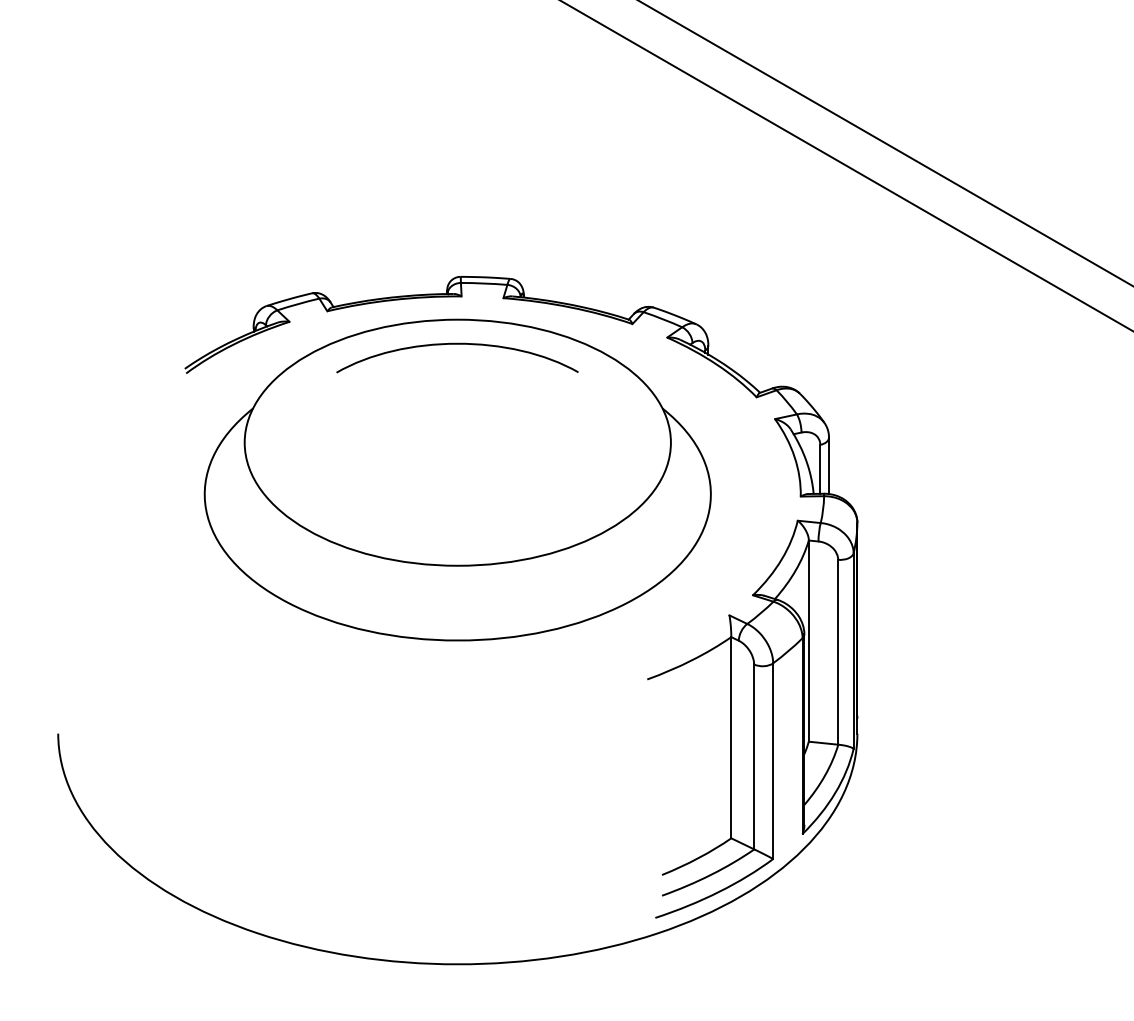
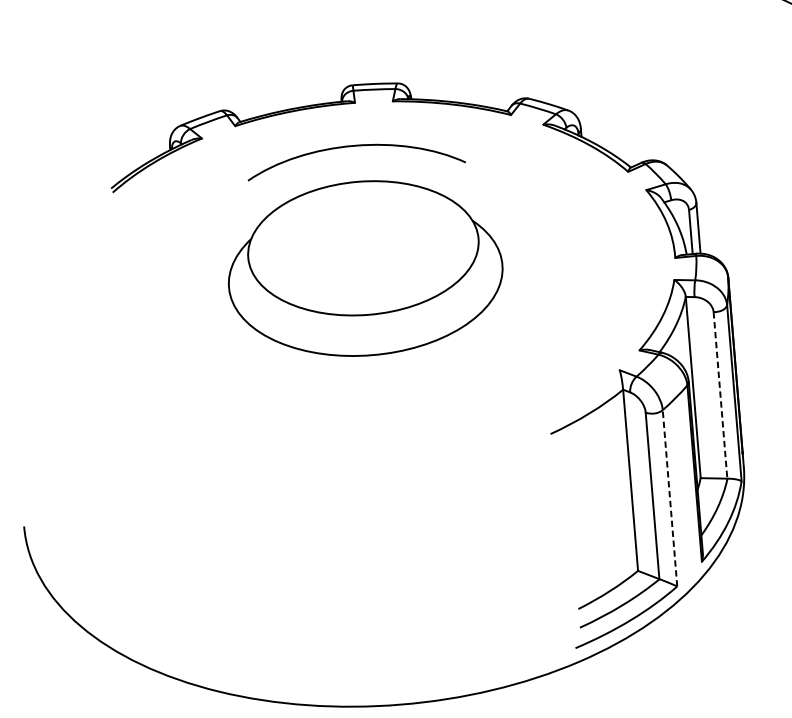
part: (457, 479) -> (364, 268), size x0.6
line: (838, 652) -> (720, 395), solid -> dashed
line: (773, 761) -> (670, 498), solid -> dashed

